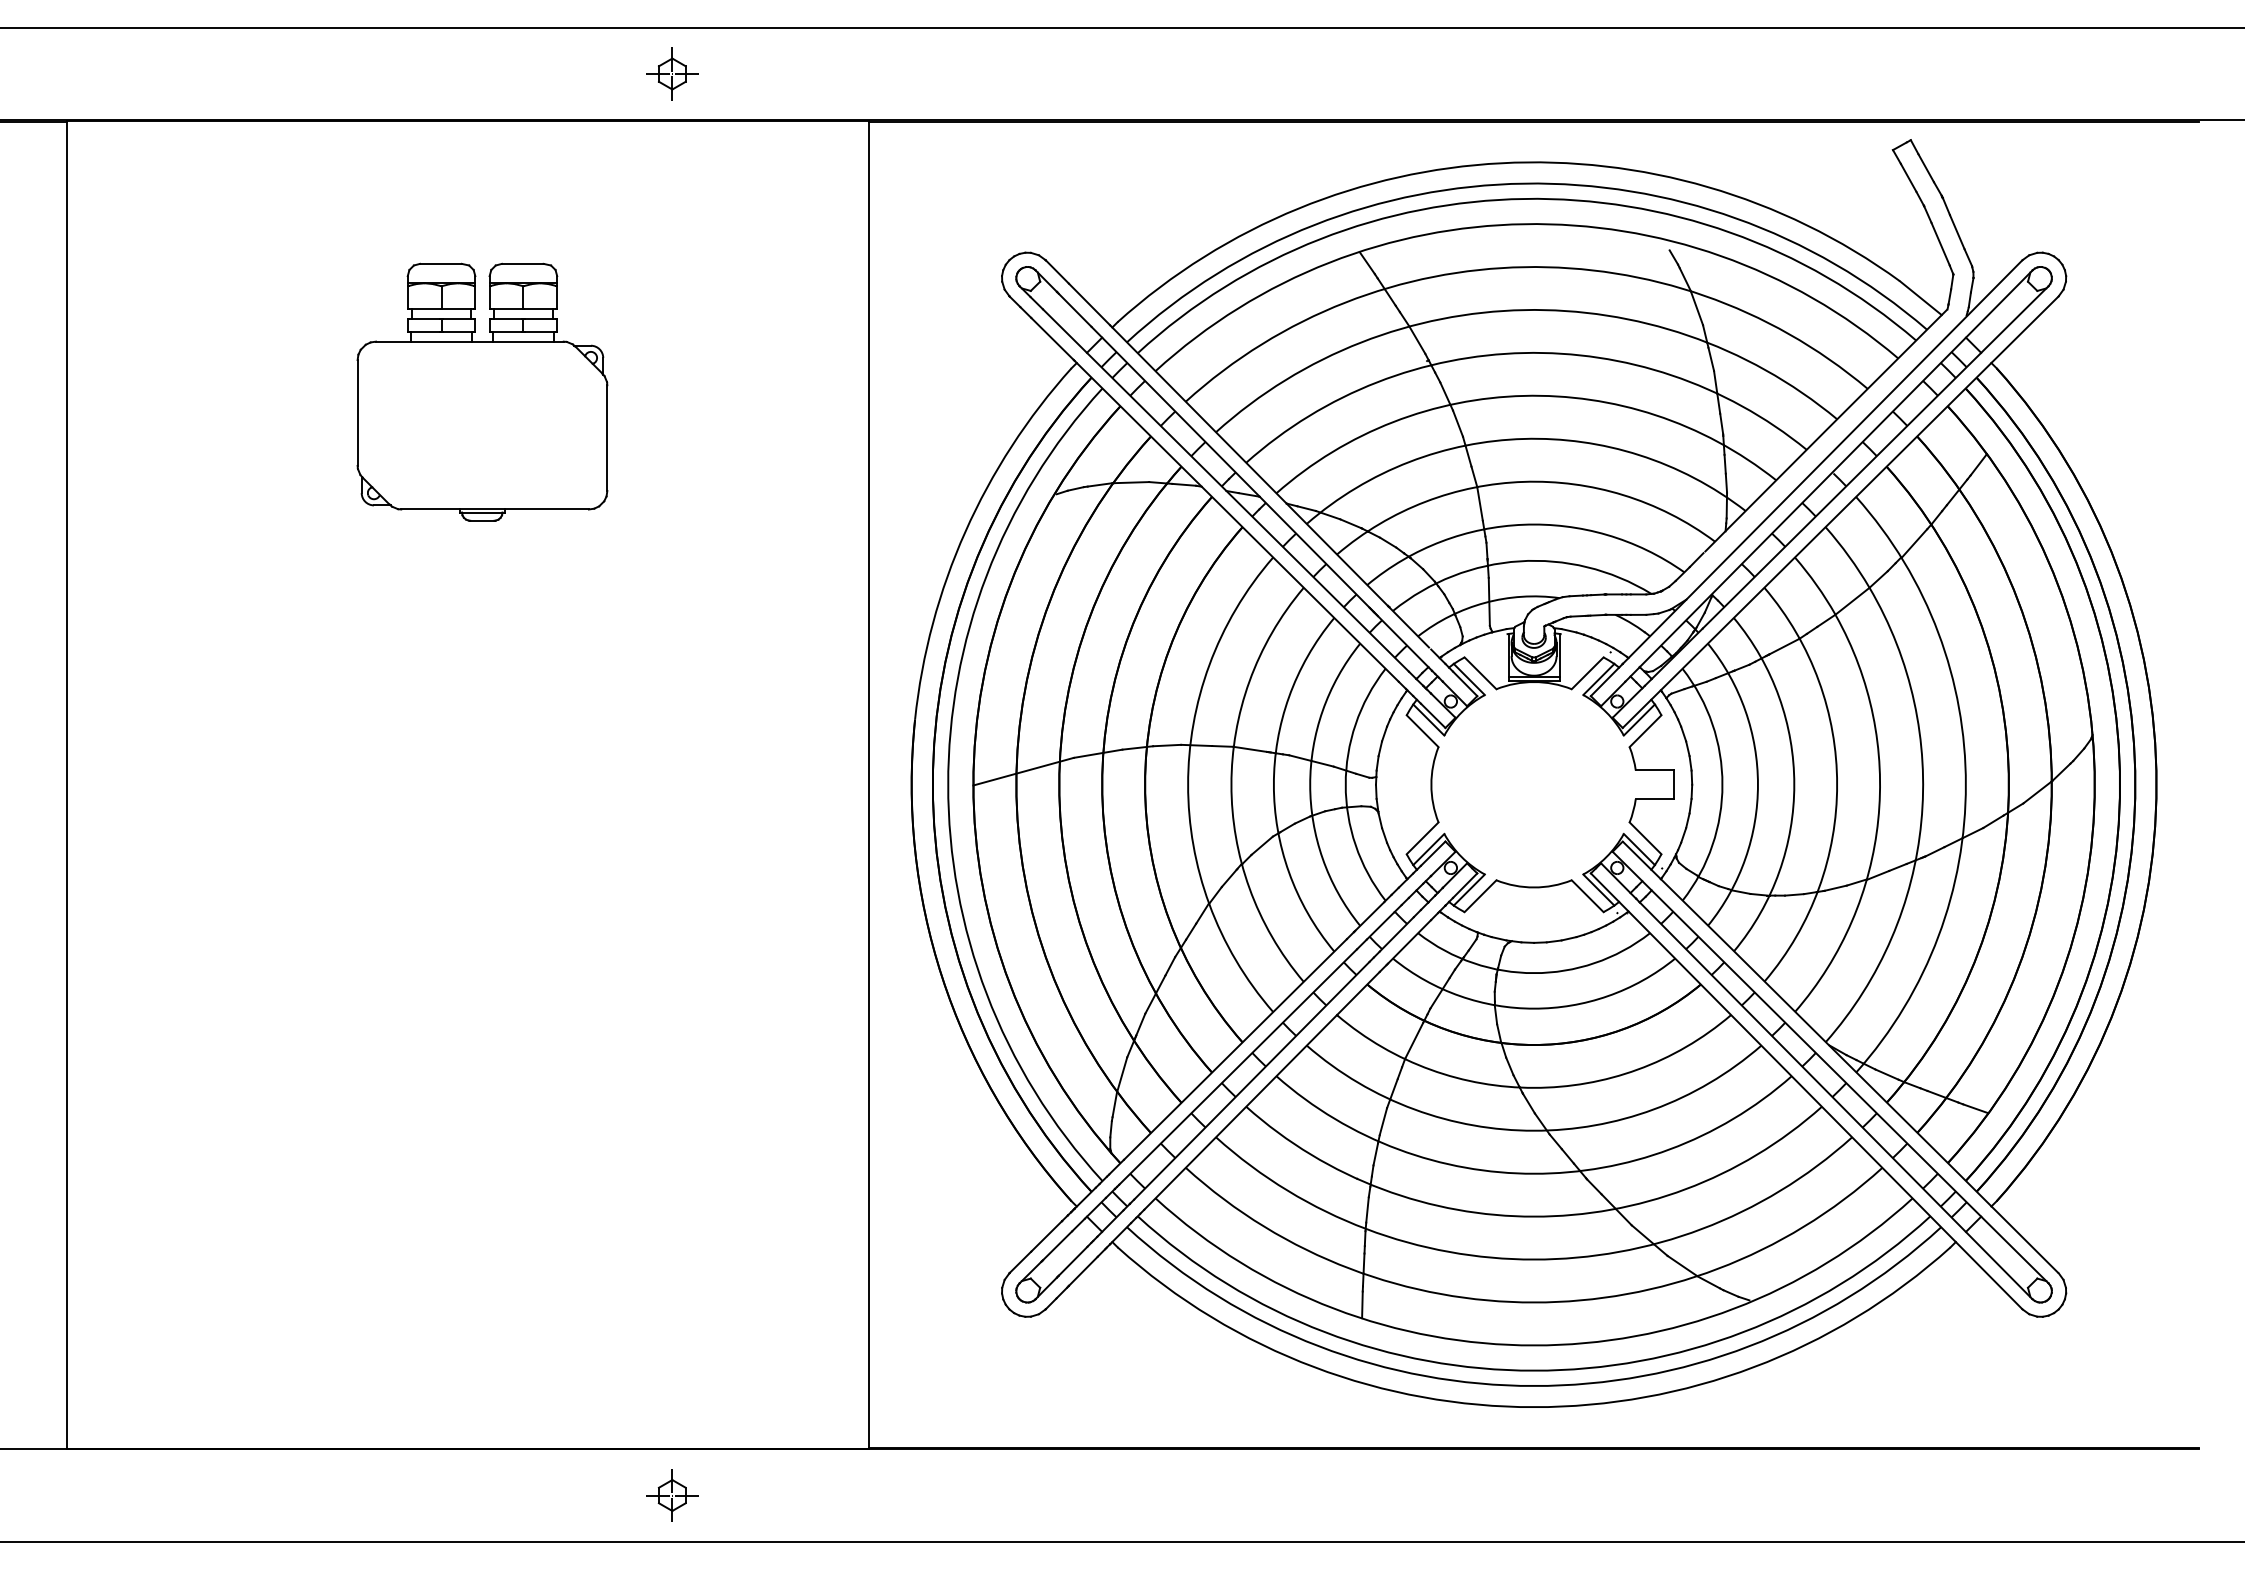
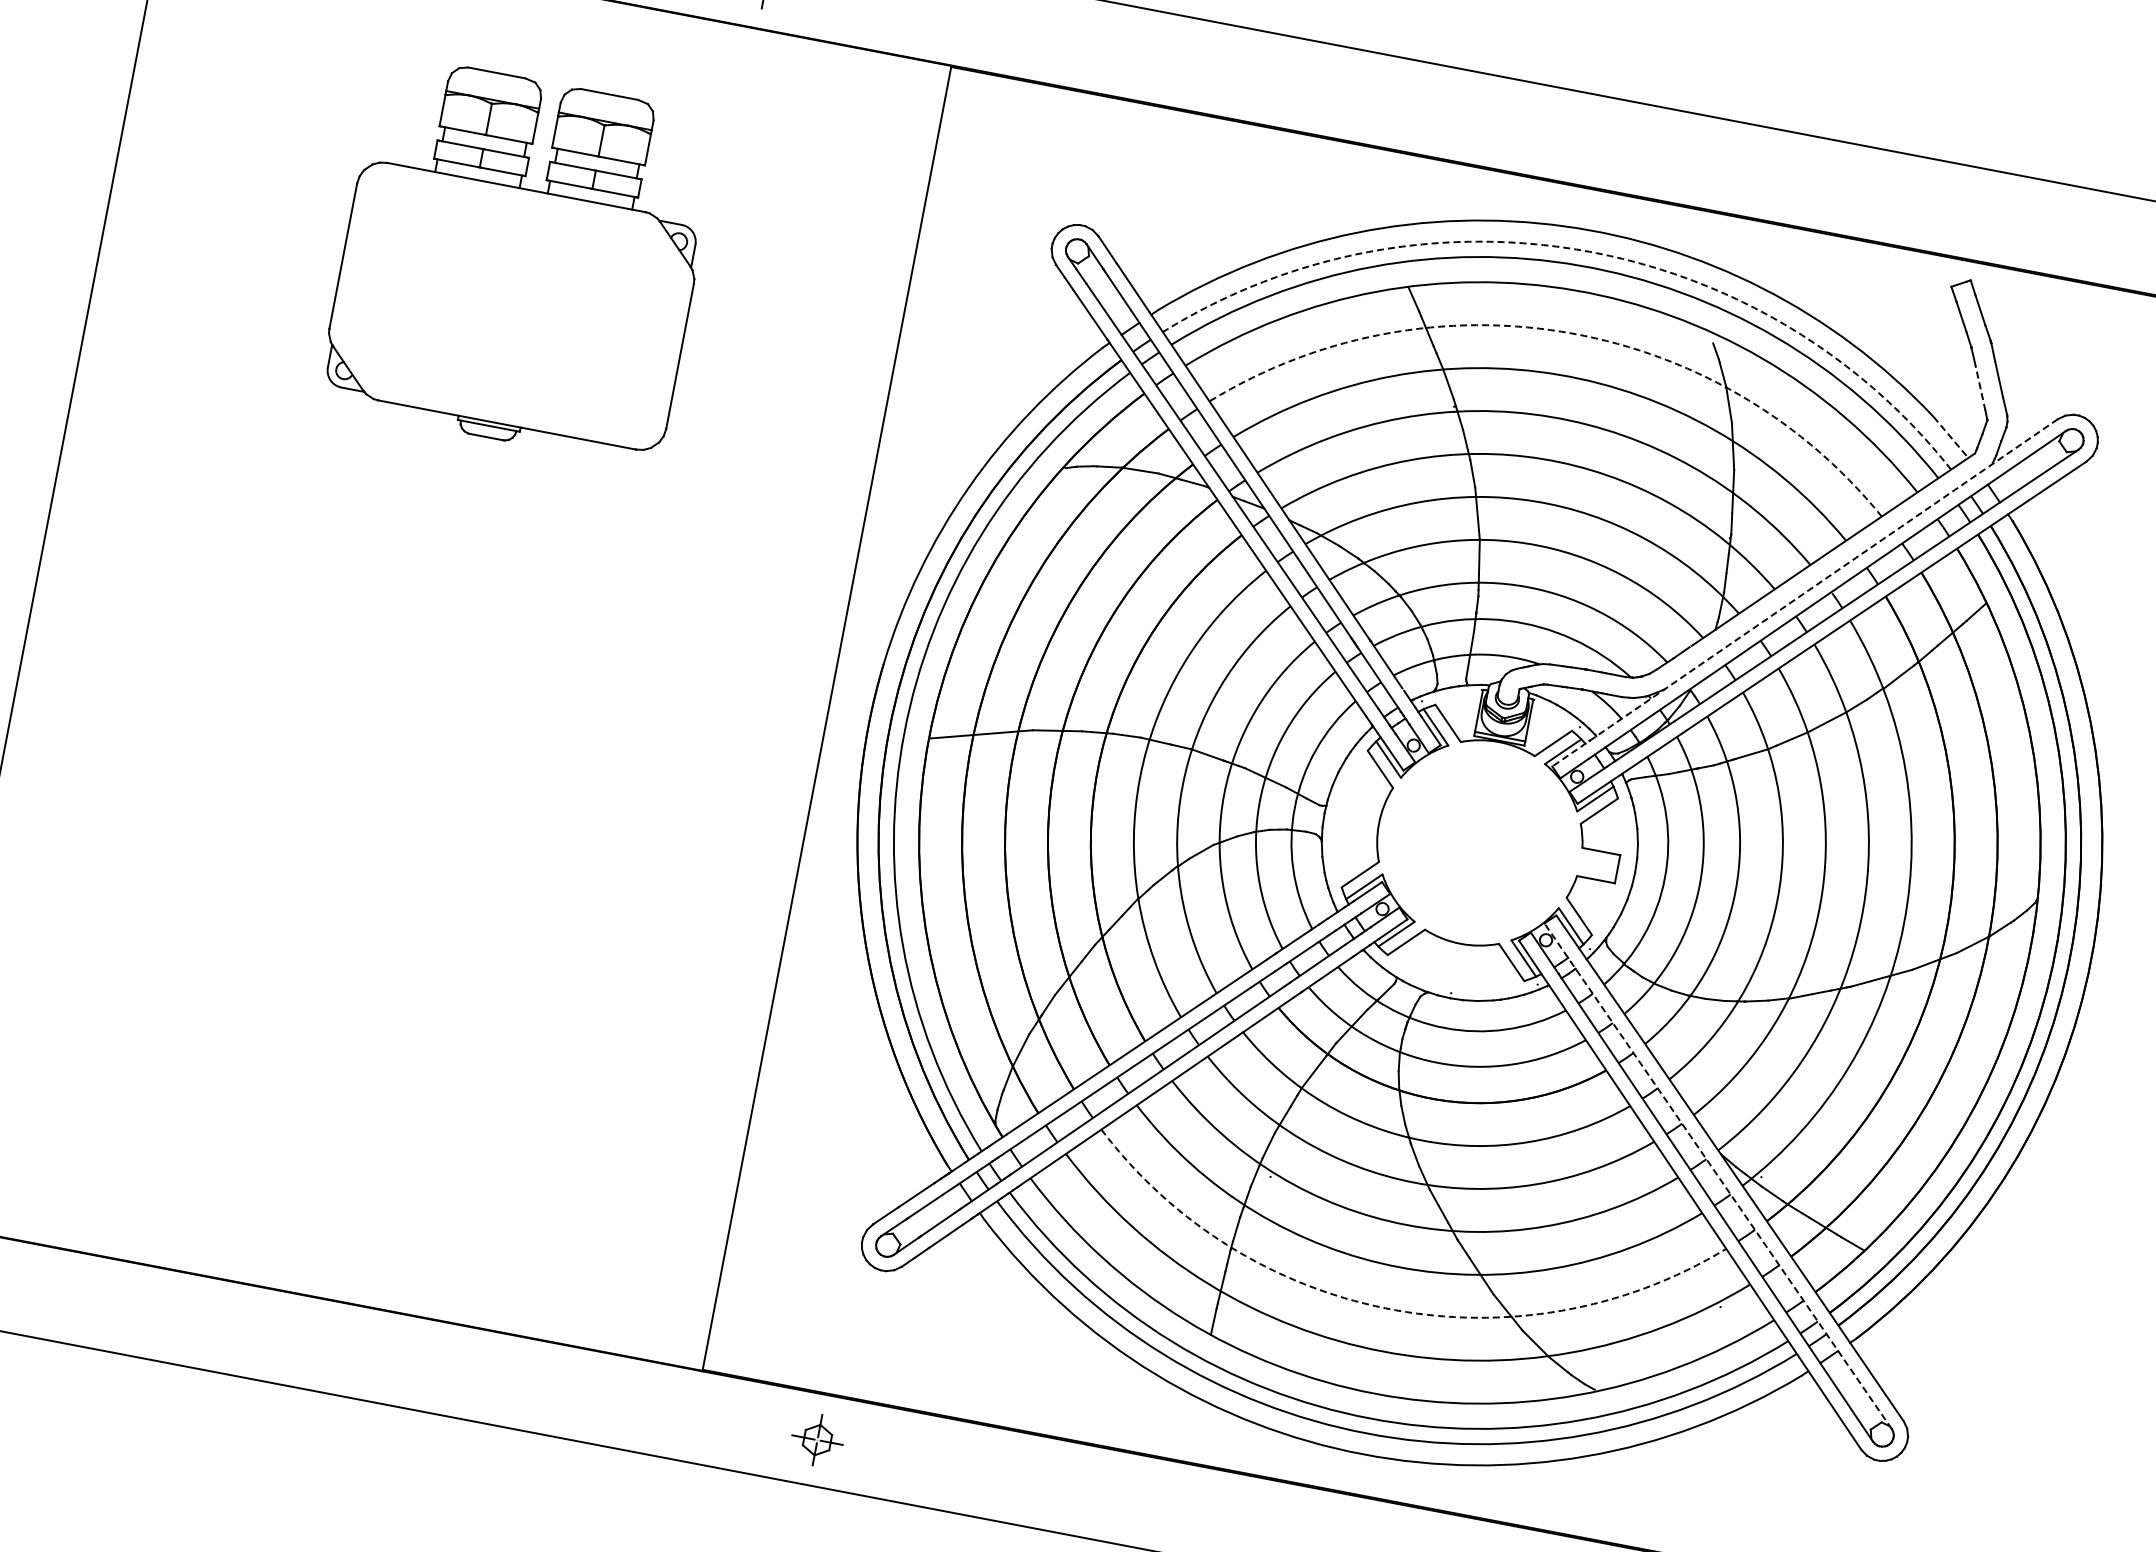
arc: (1524, 183) -> (1583, 250), solid -> dashed
line: (1940, 243) -> (1980, 387), solid -> dashed
arc: (1524, 267) -> (1567, 333), solid -> dashed
line: (1920, 298) -> (1950, 437), solid -> dashed
part: (482, 391) -> (520, 259), size x1.4
line: (1806, 478) -> (1804, 593), solid -> dashed
line: (1830, 1067) -> (1718, 1176), solid -> dashed
arc: (1534, 1259) -> (1391, 1309), solid -> dashed
part: (672, 1495) -> (817, 1440), moved

